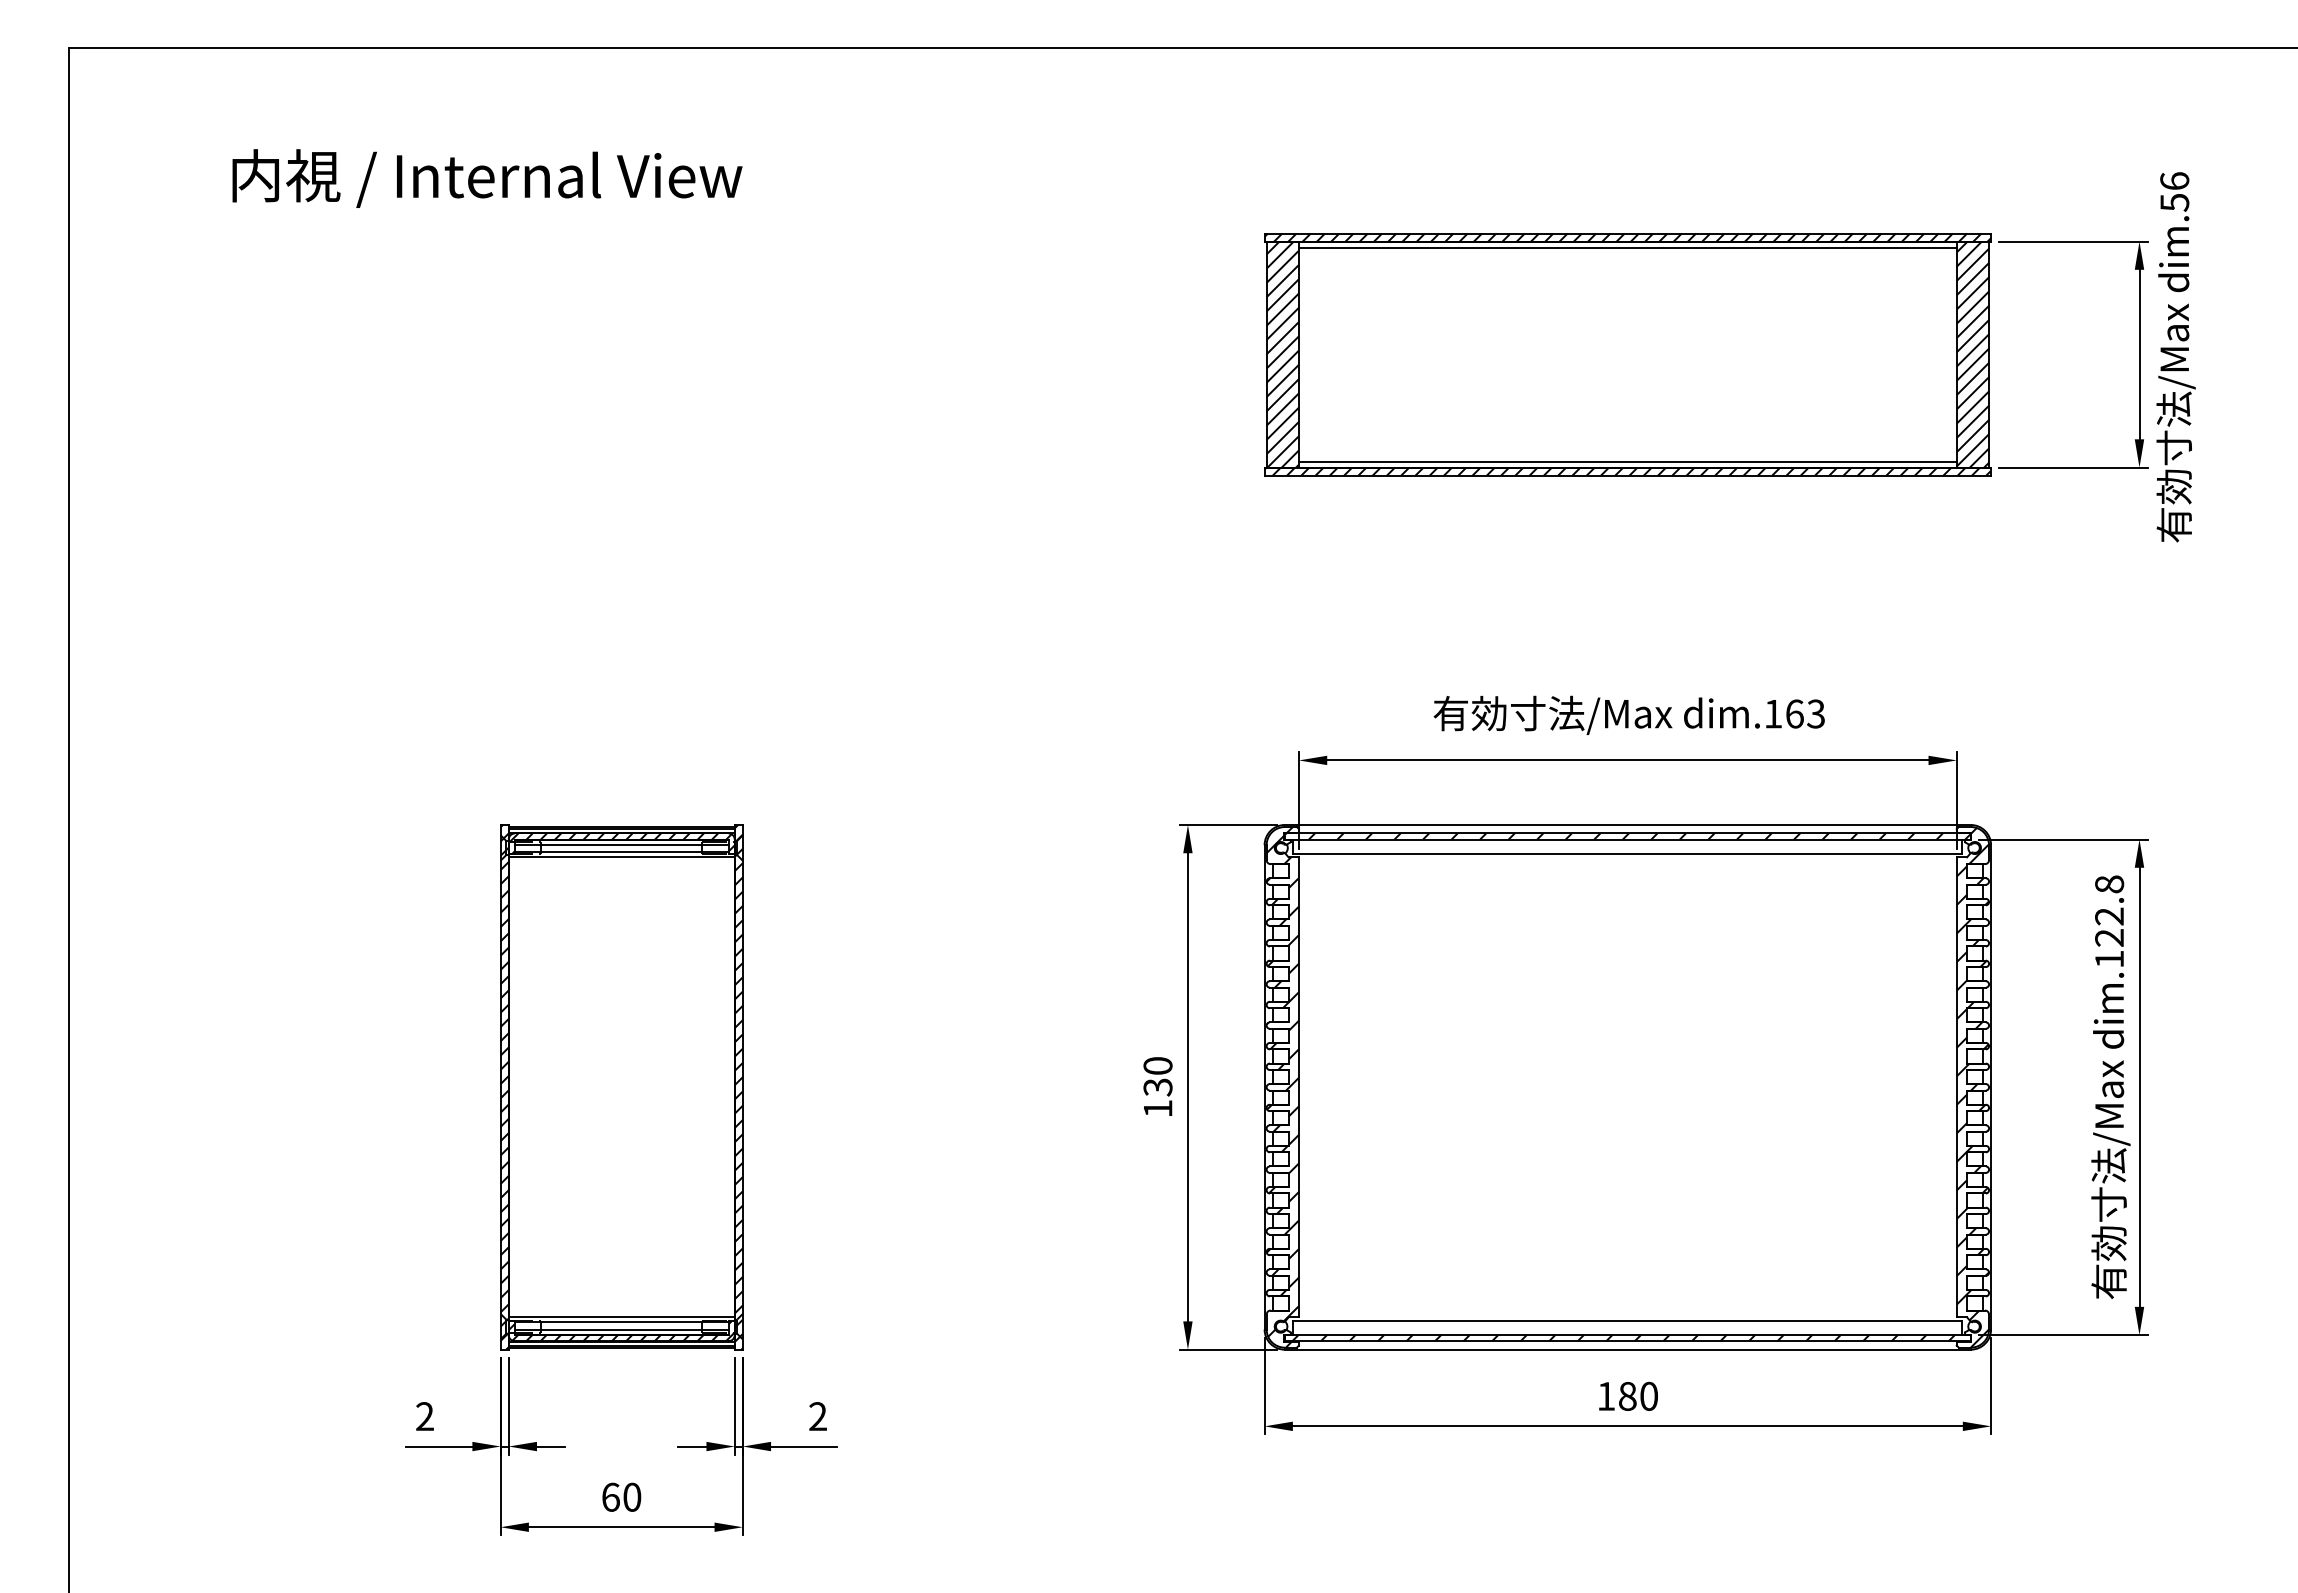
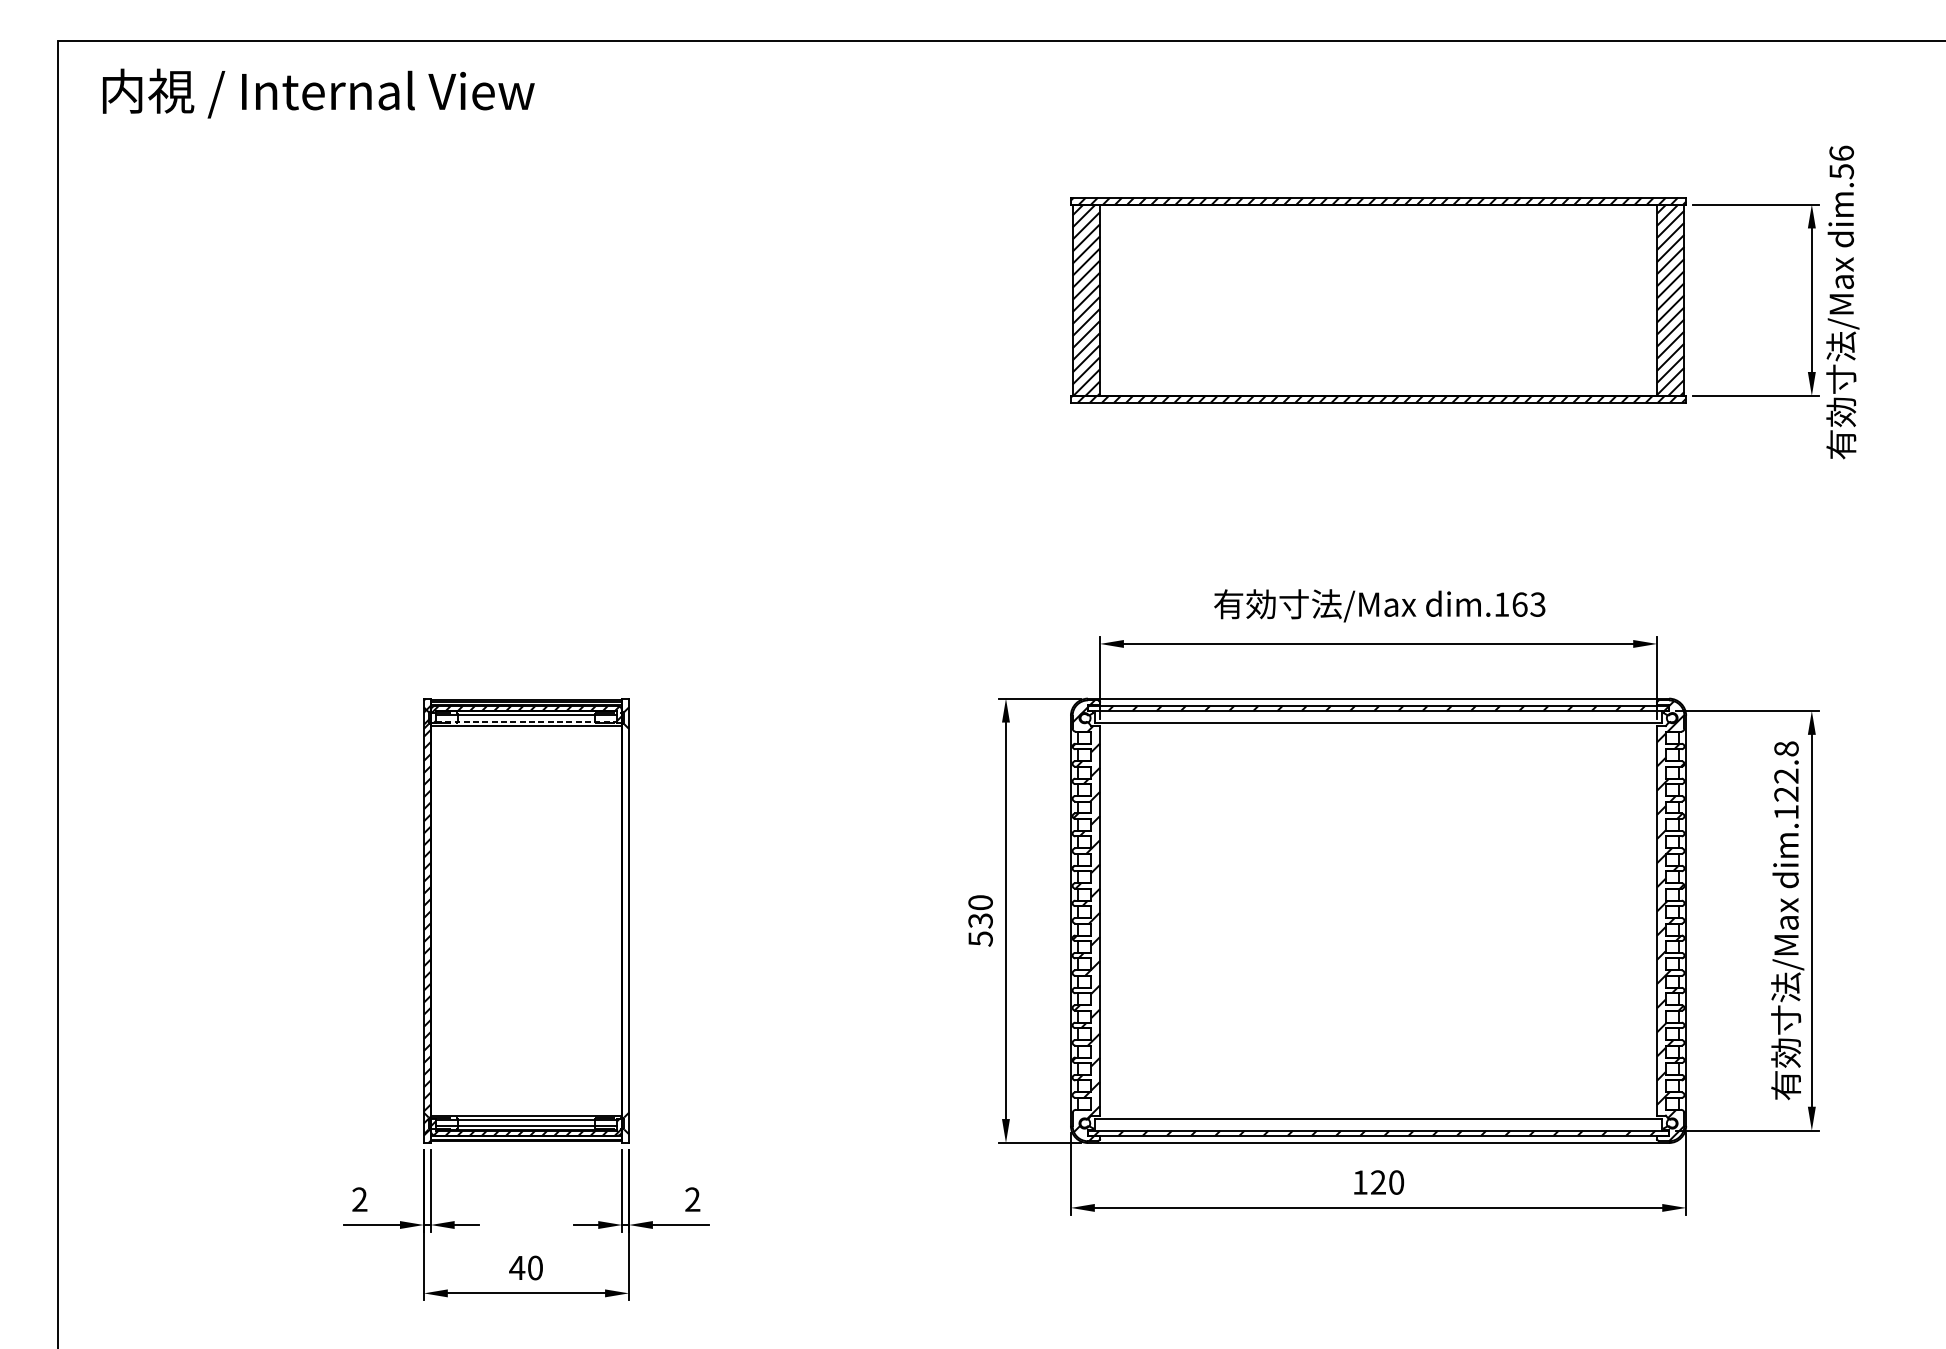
text: (487, 178) -> (318, 93), moved
line: (1627, 247) -> (1378, 209), removed
line: (1627, 461) -> (1378, 390), removed
line: (621, 852) -> (526, 721), solid -> dashed
hatch: (738, 1087) -> (625, 920), removed
text: (1158, 1109) -> (981, 939), 130 -> 530
text: (1627, 1395) -> (1378, 1181), 180 -> 120
text: (610, 1496) -> (516, 1267), 60 -> 40

